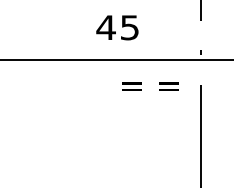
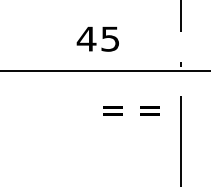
text: (150, 86) -> (131, 110), moved

